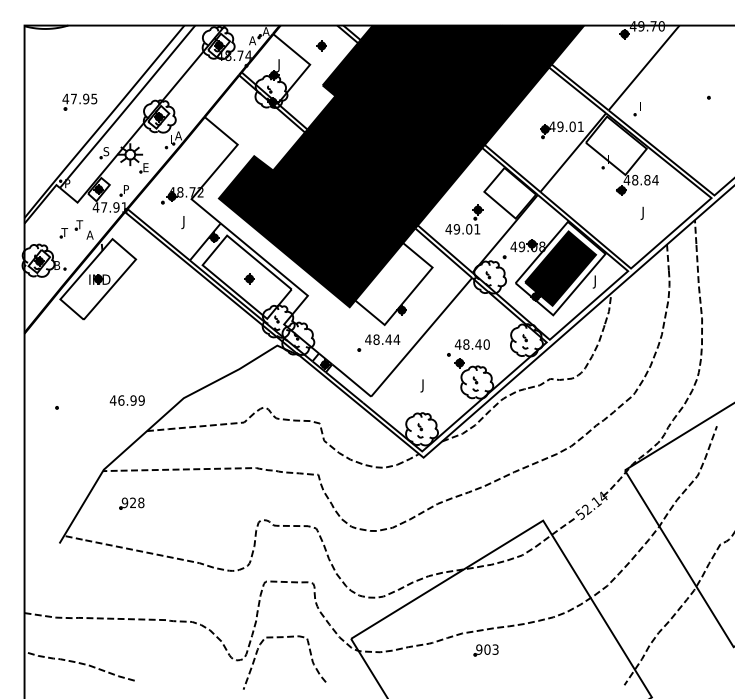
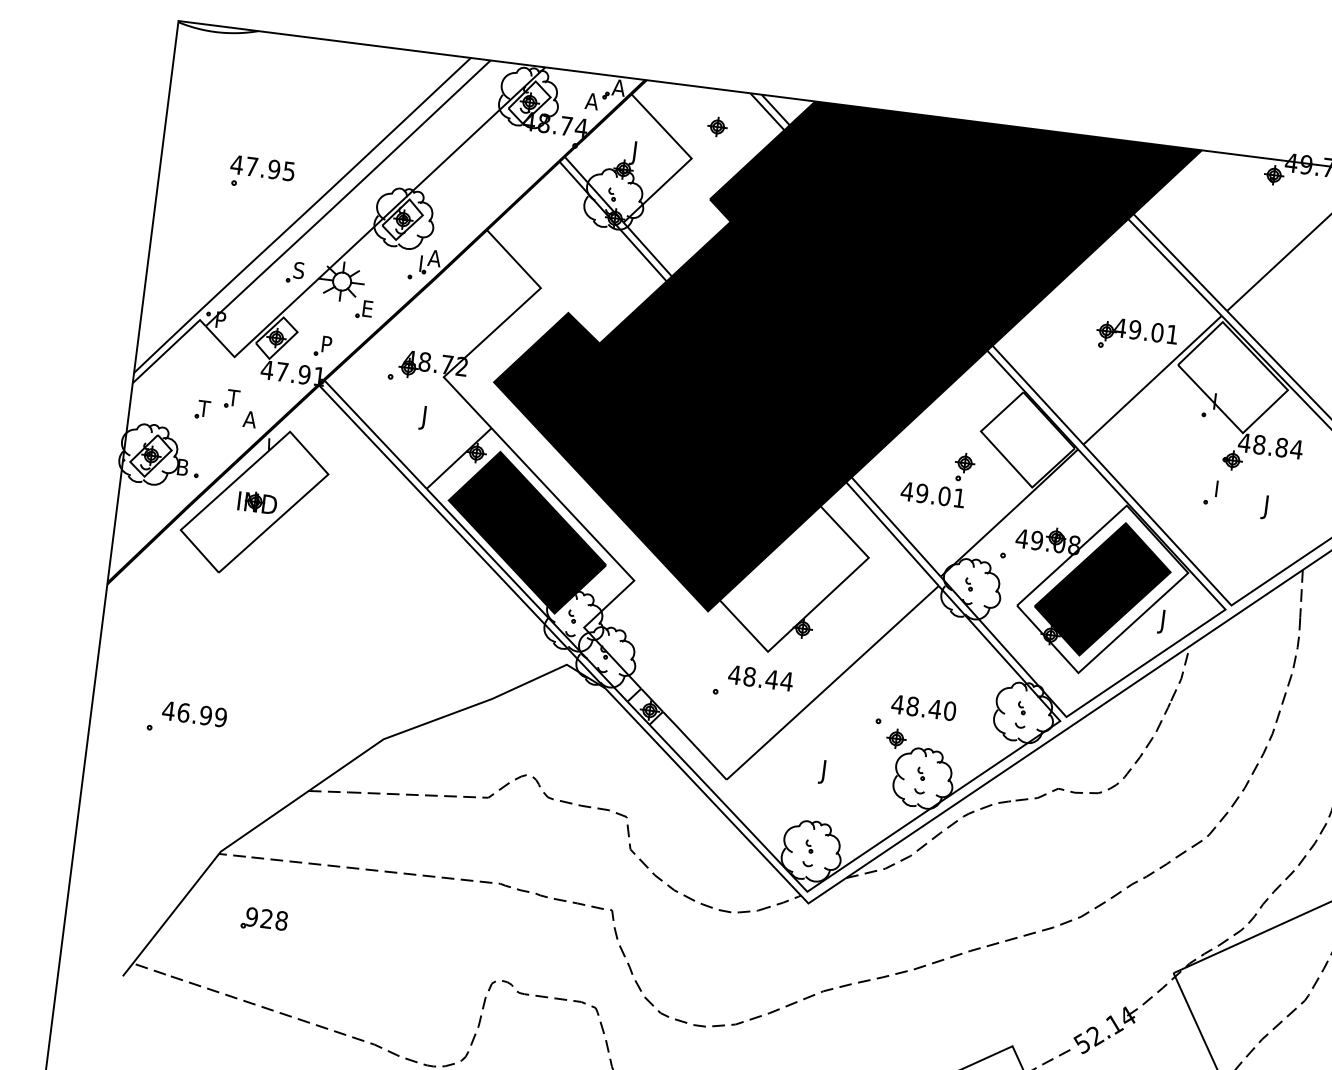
part: (636, 109) -> (1209, 492), moved
fill: (246, 276) -> (526, 531), added
text: (126, 400) -> (193, 713), moved

